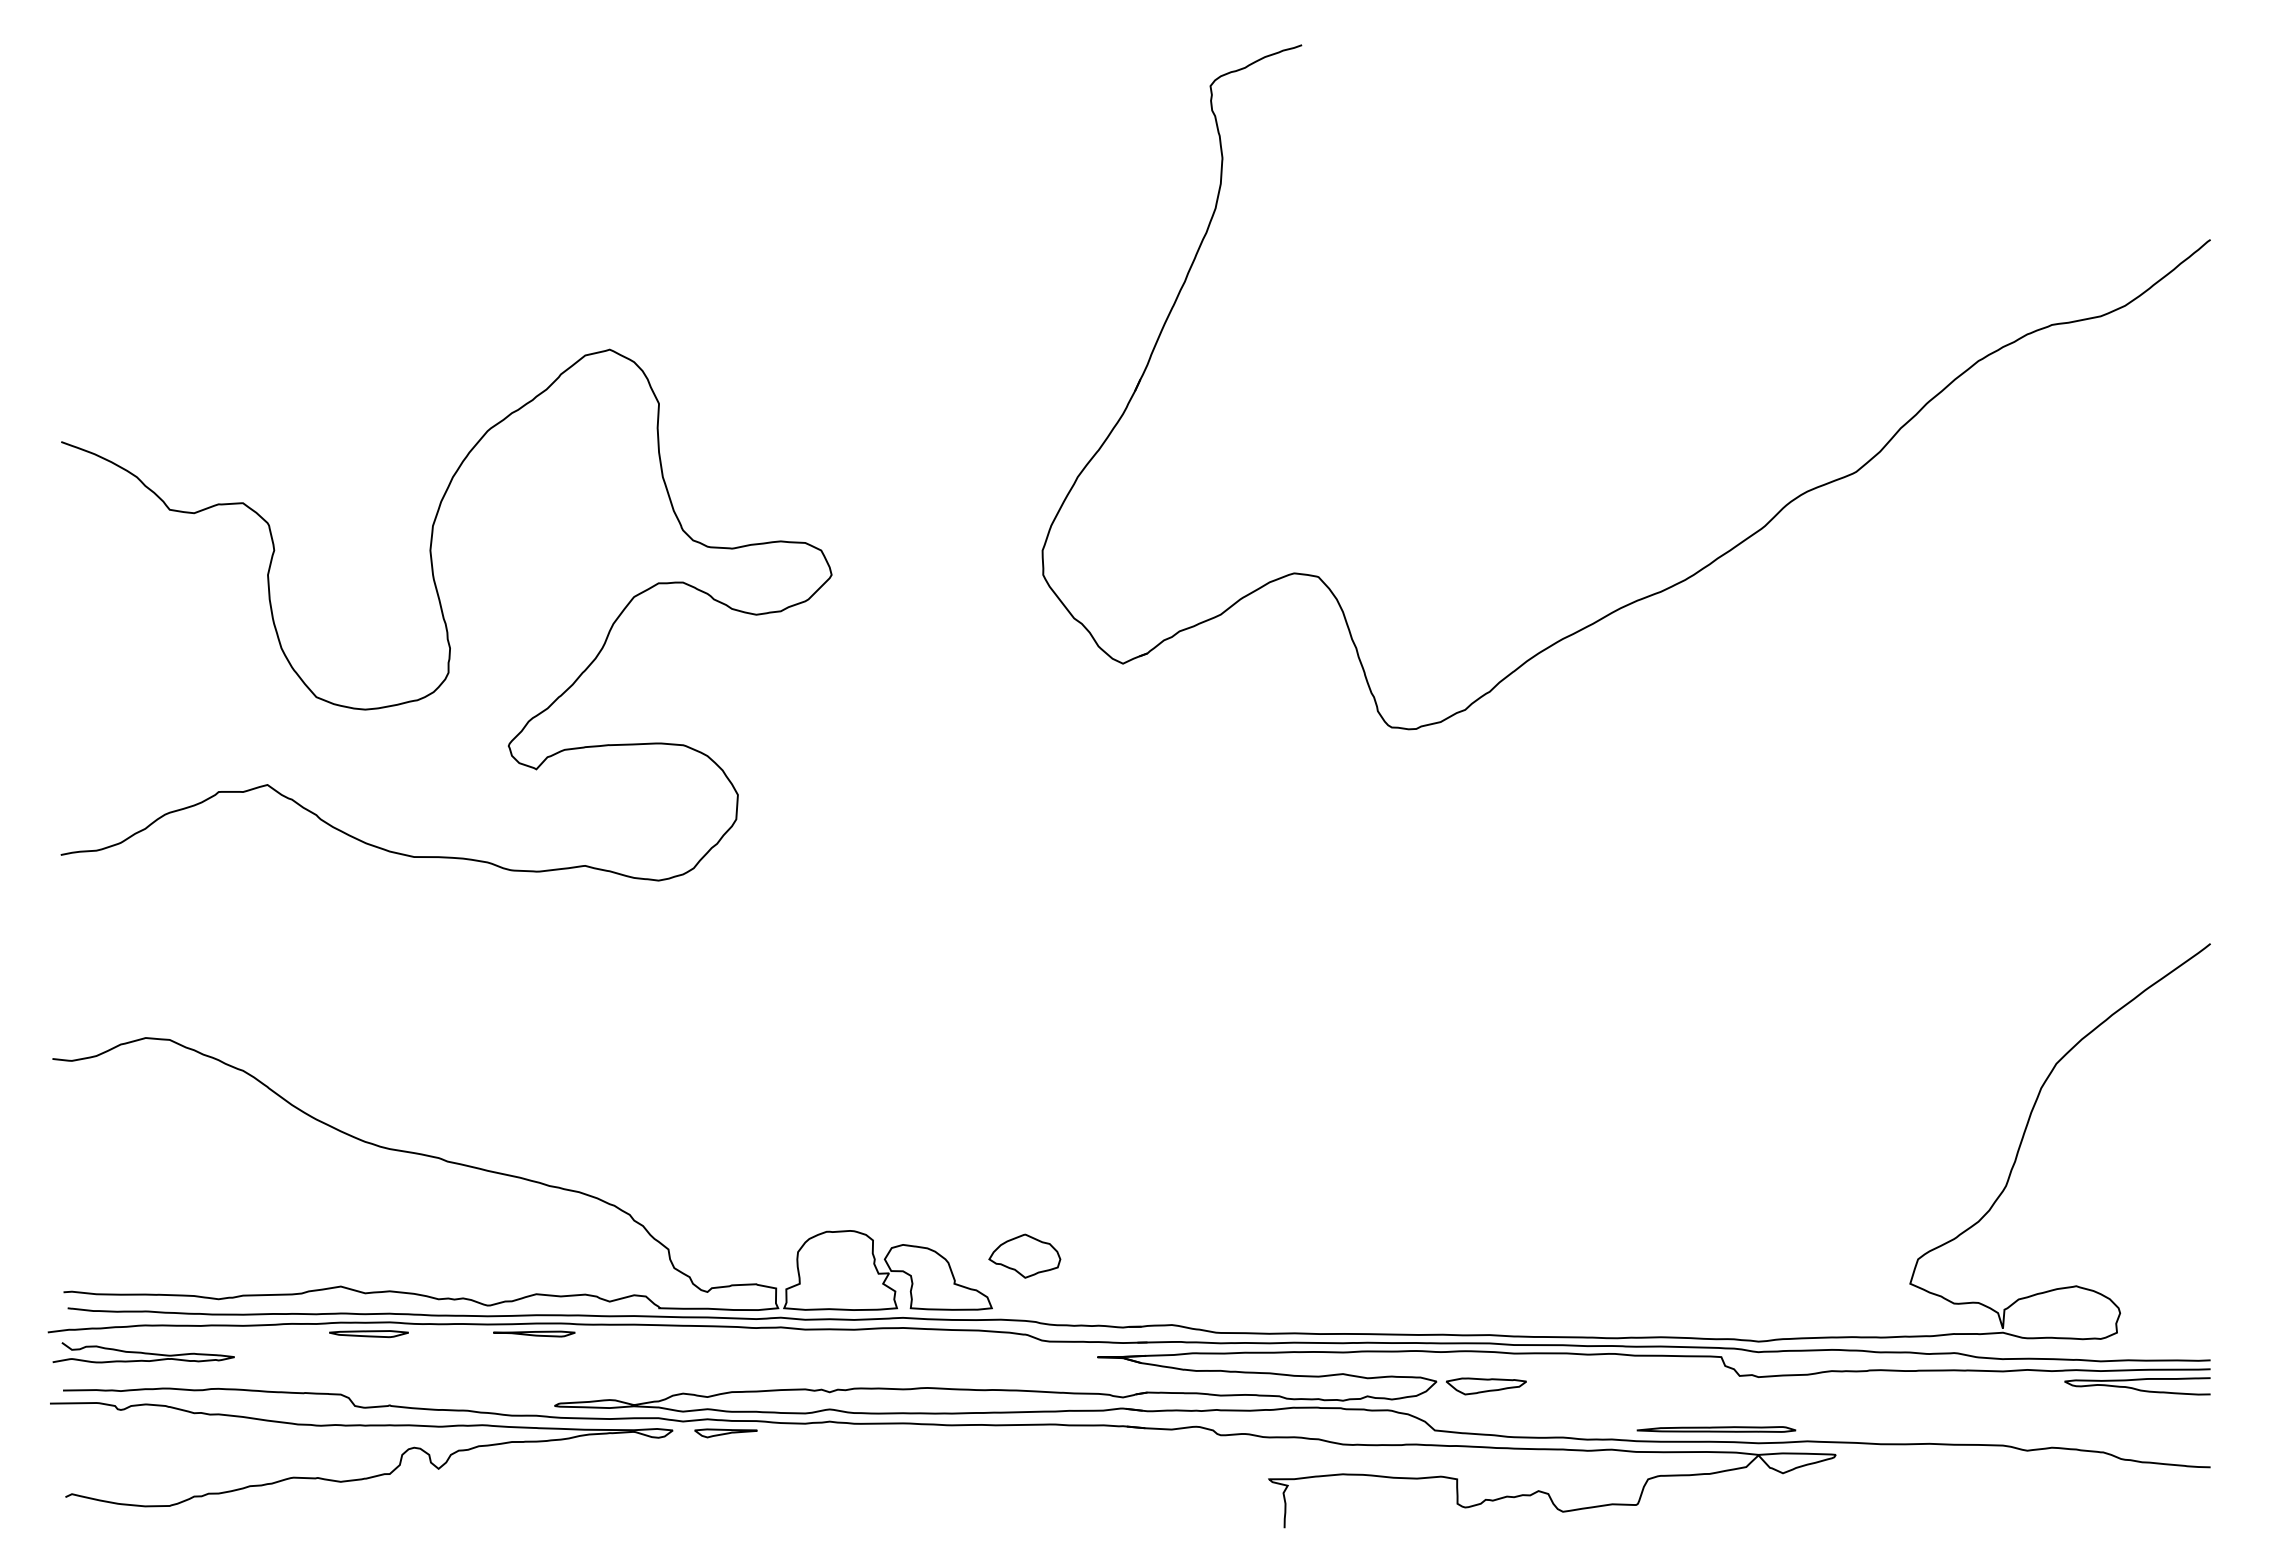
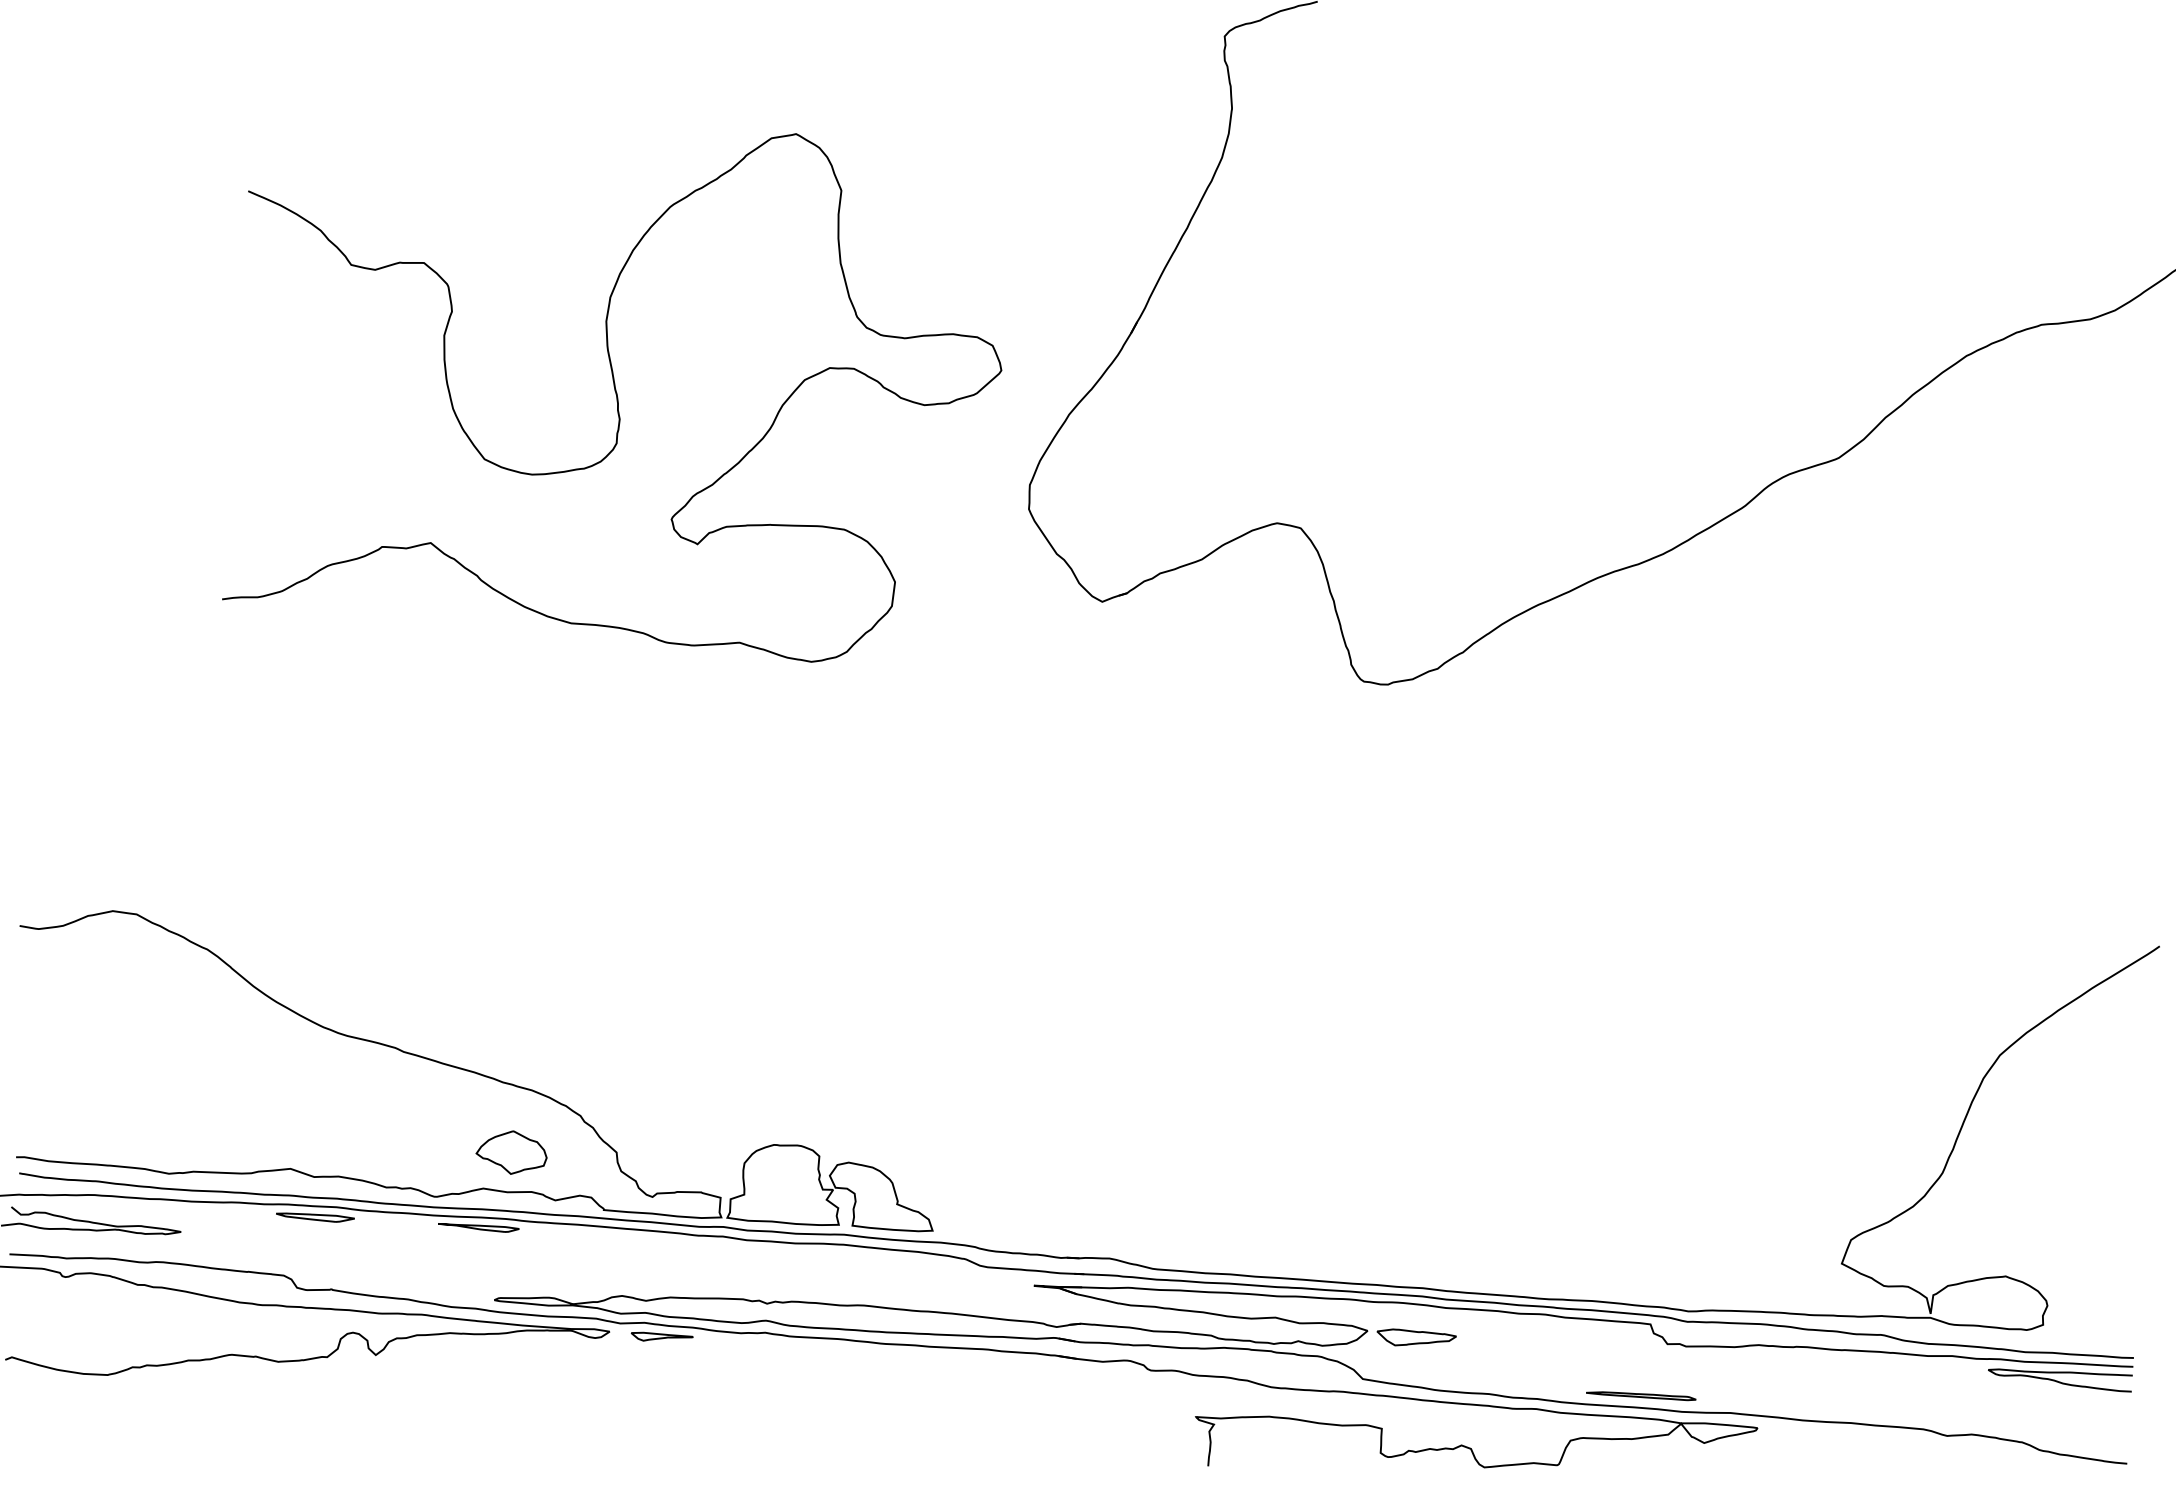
curve: (444, 616) -> (616, 387), moved
part: (1024, 1255) -> (511, 1151), moved
part: (1716, 1429) -> (1641, 1395), size x0.7

